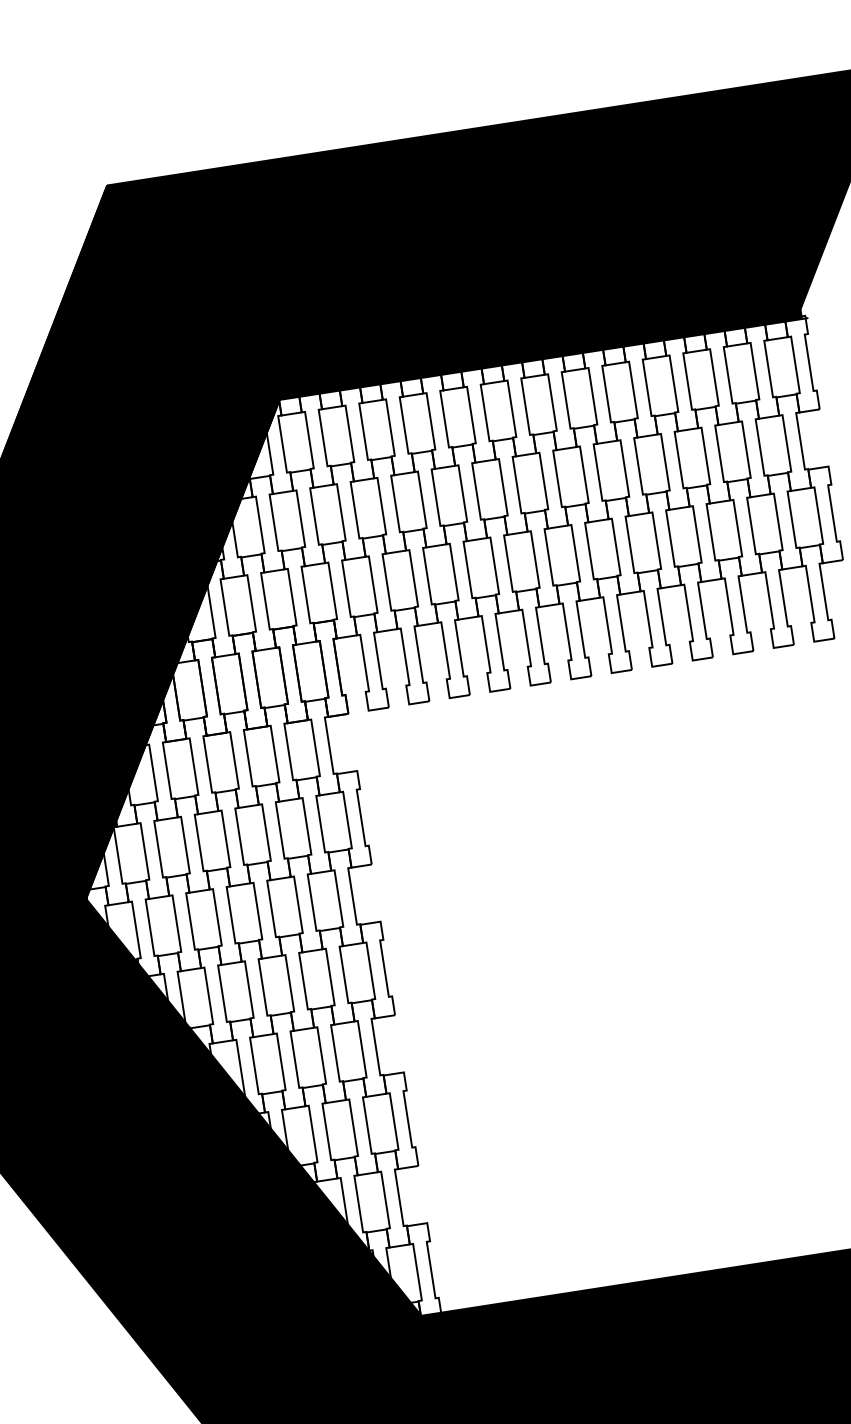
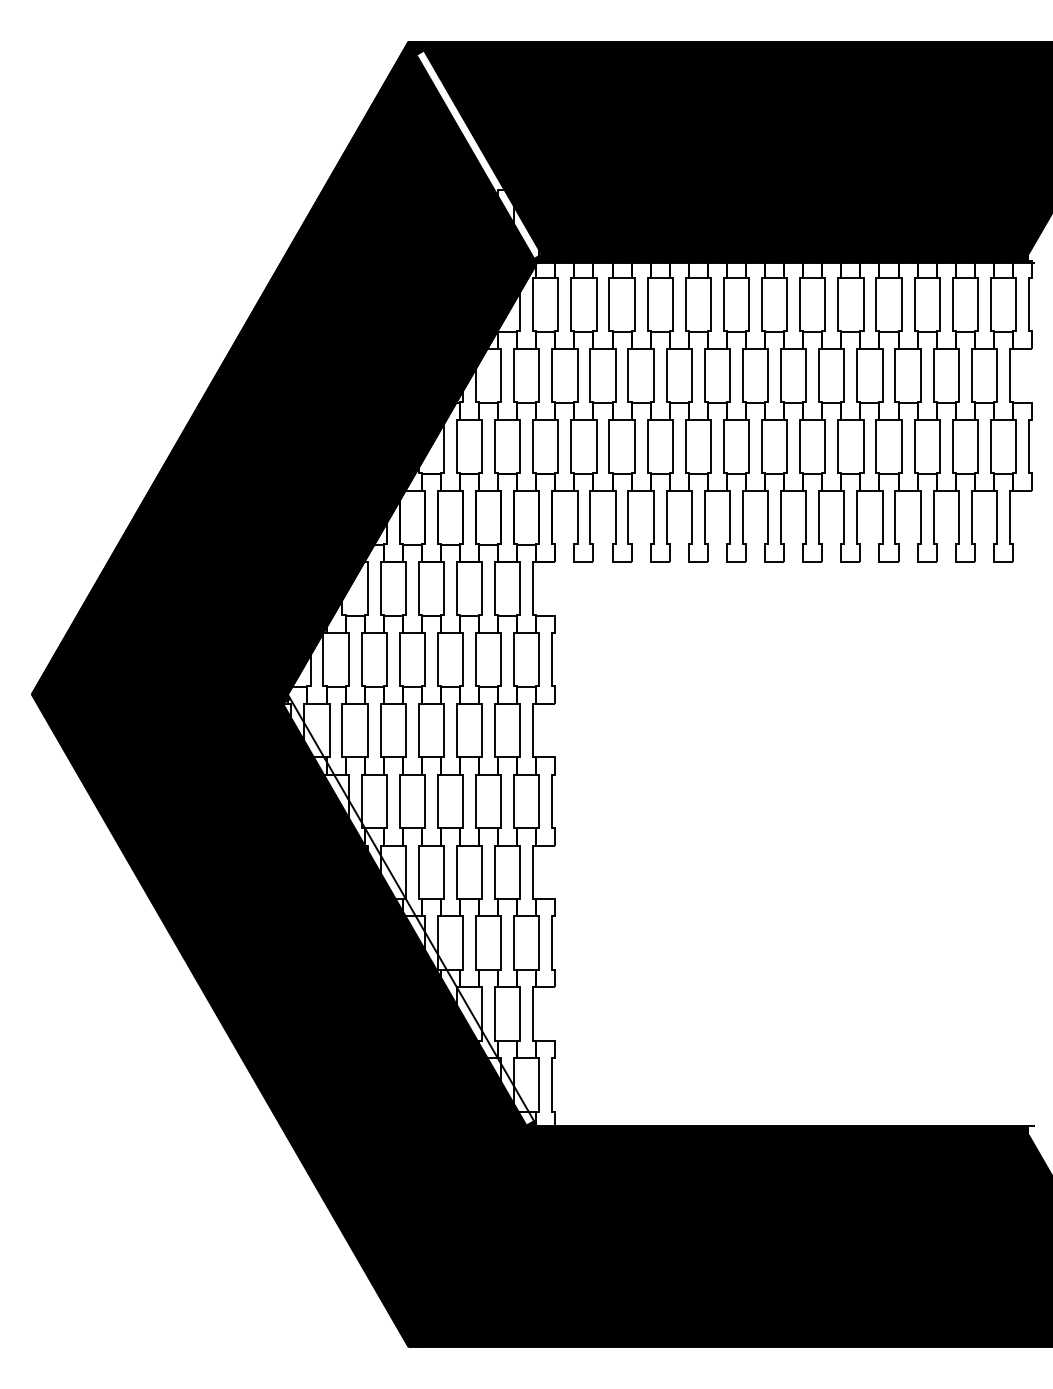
fill: (199, 293) -> (478, 154), removed
fill: (249, 1109) -> (408, 911), removed

